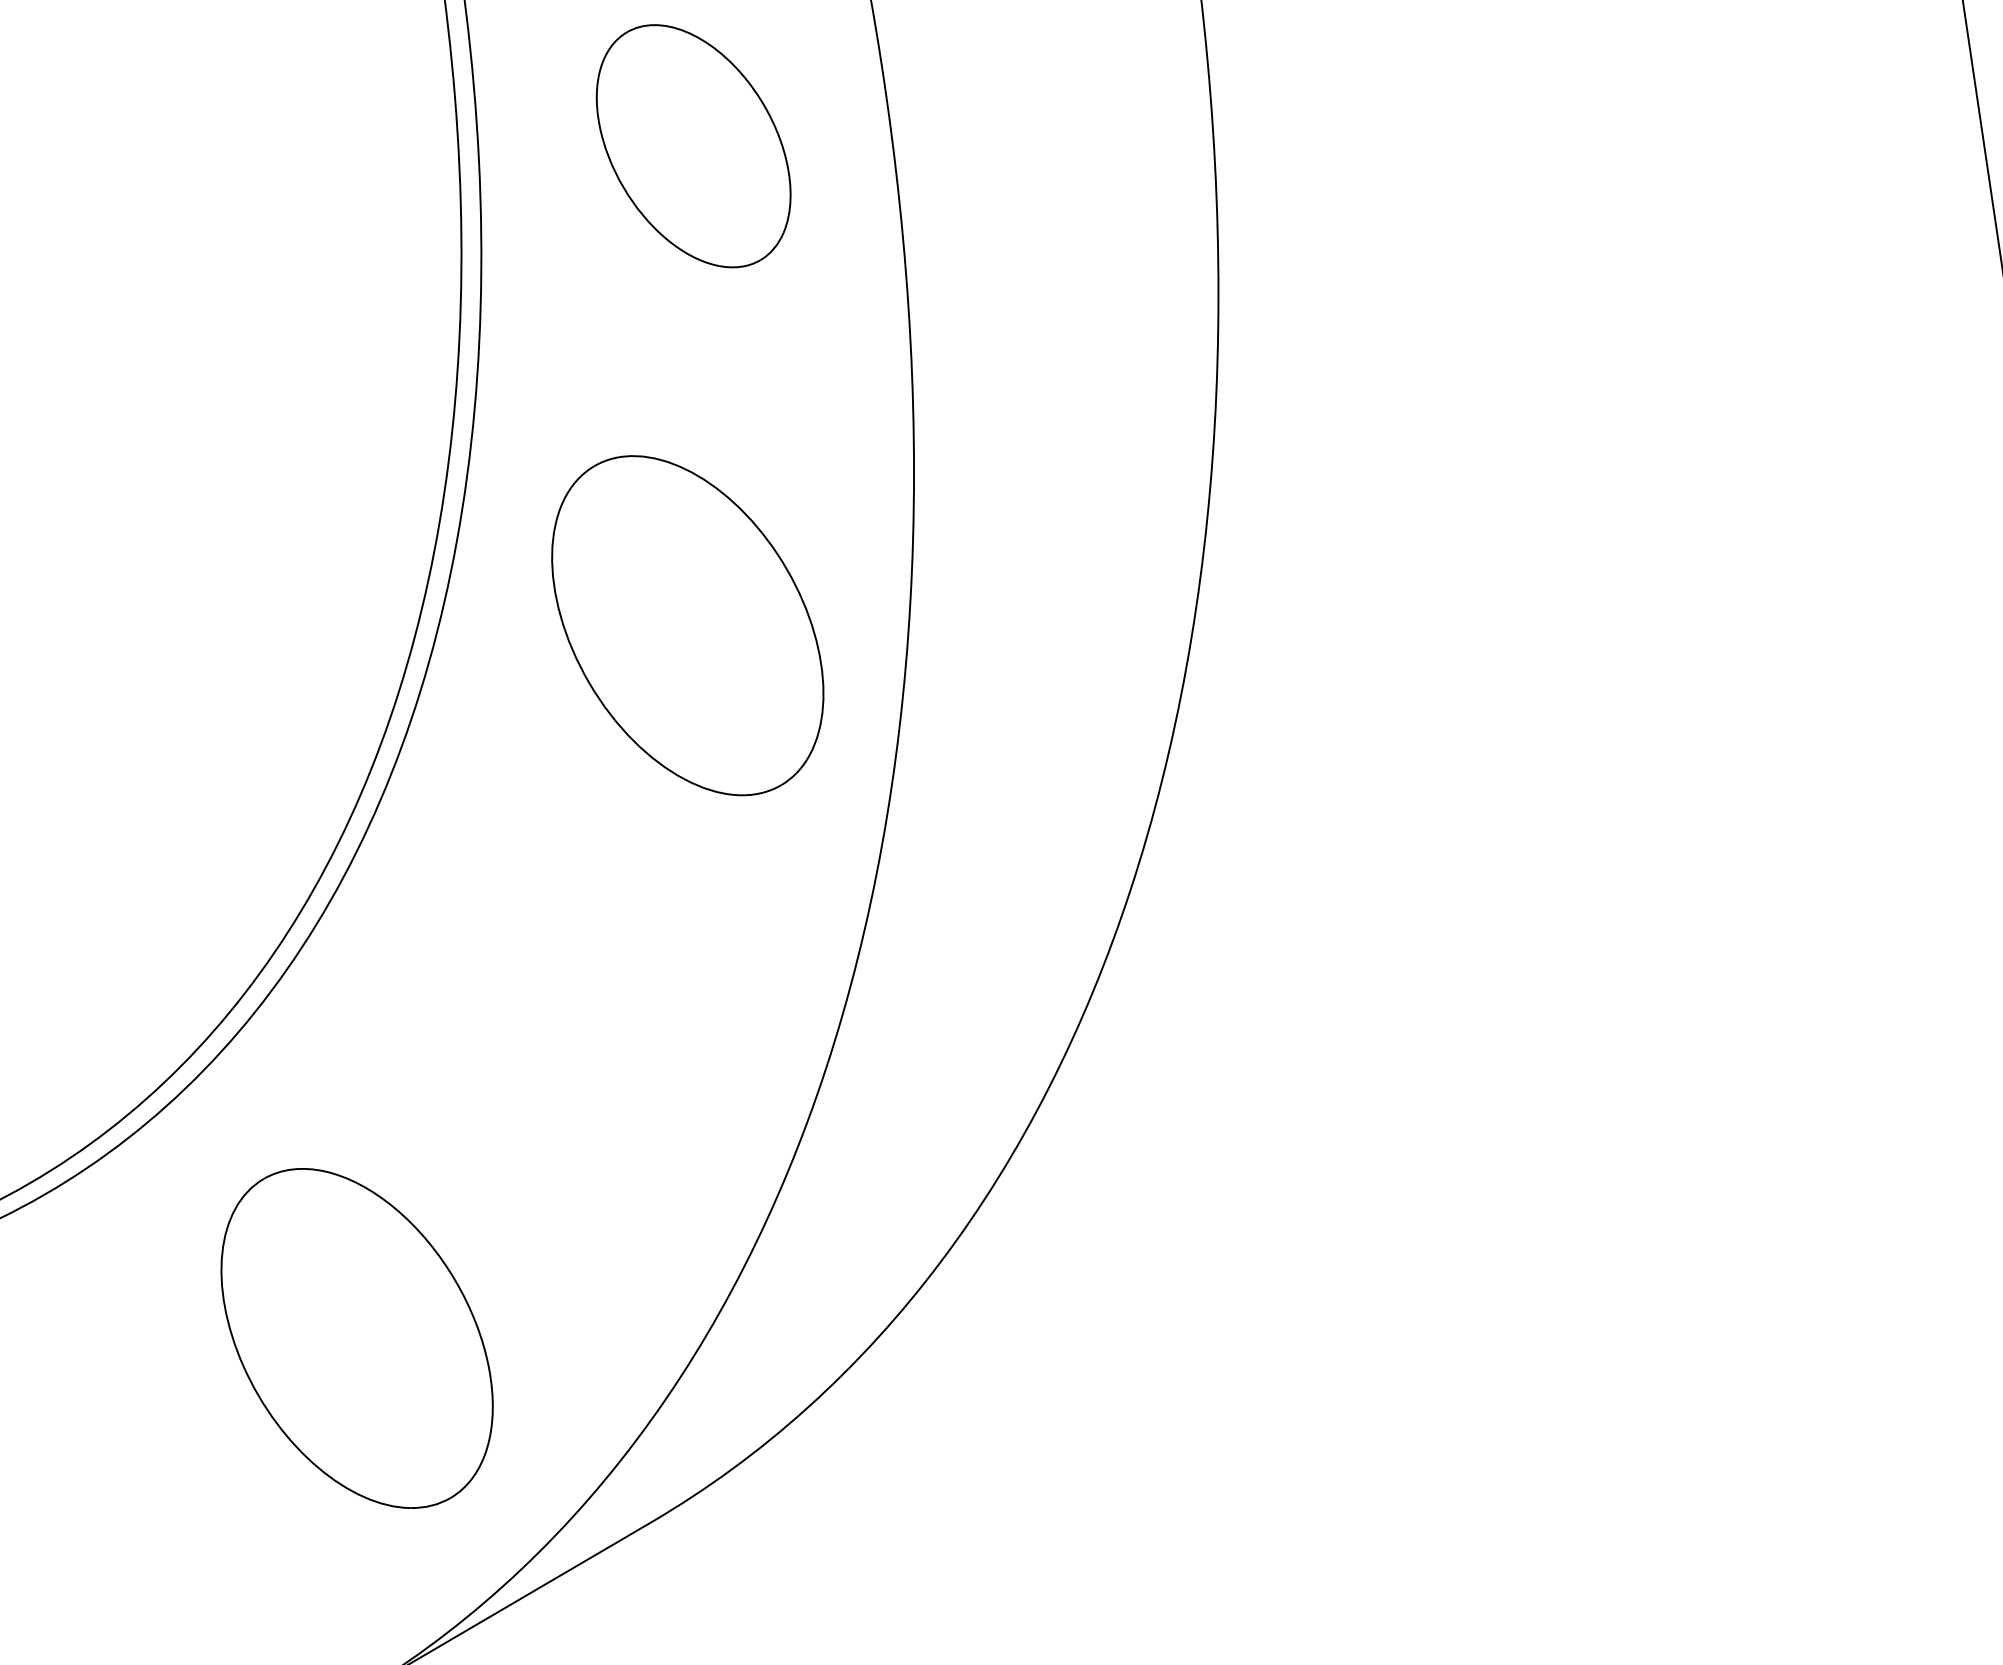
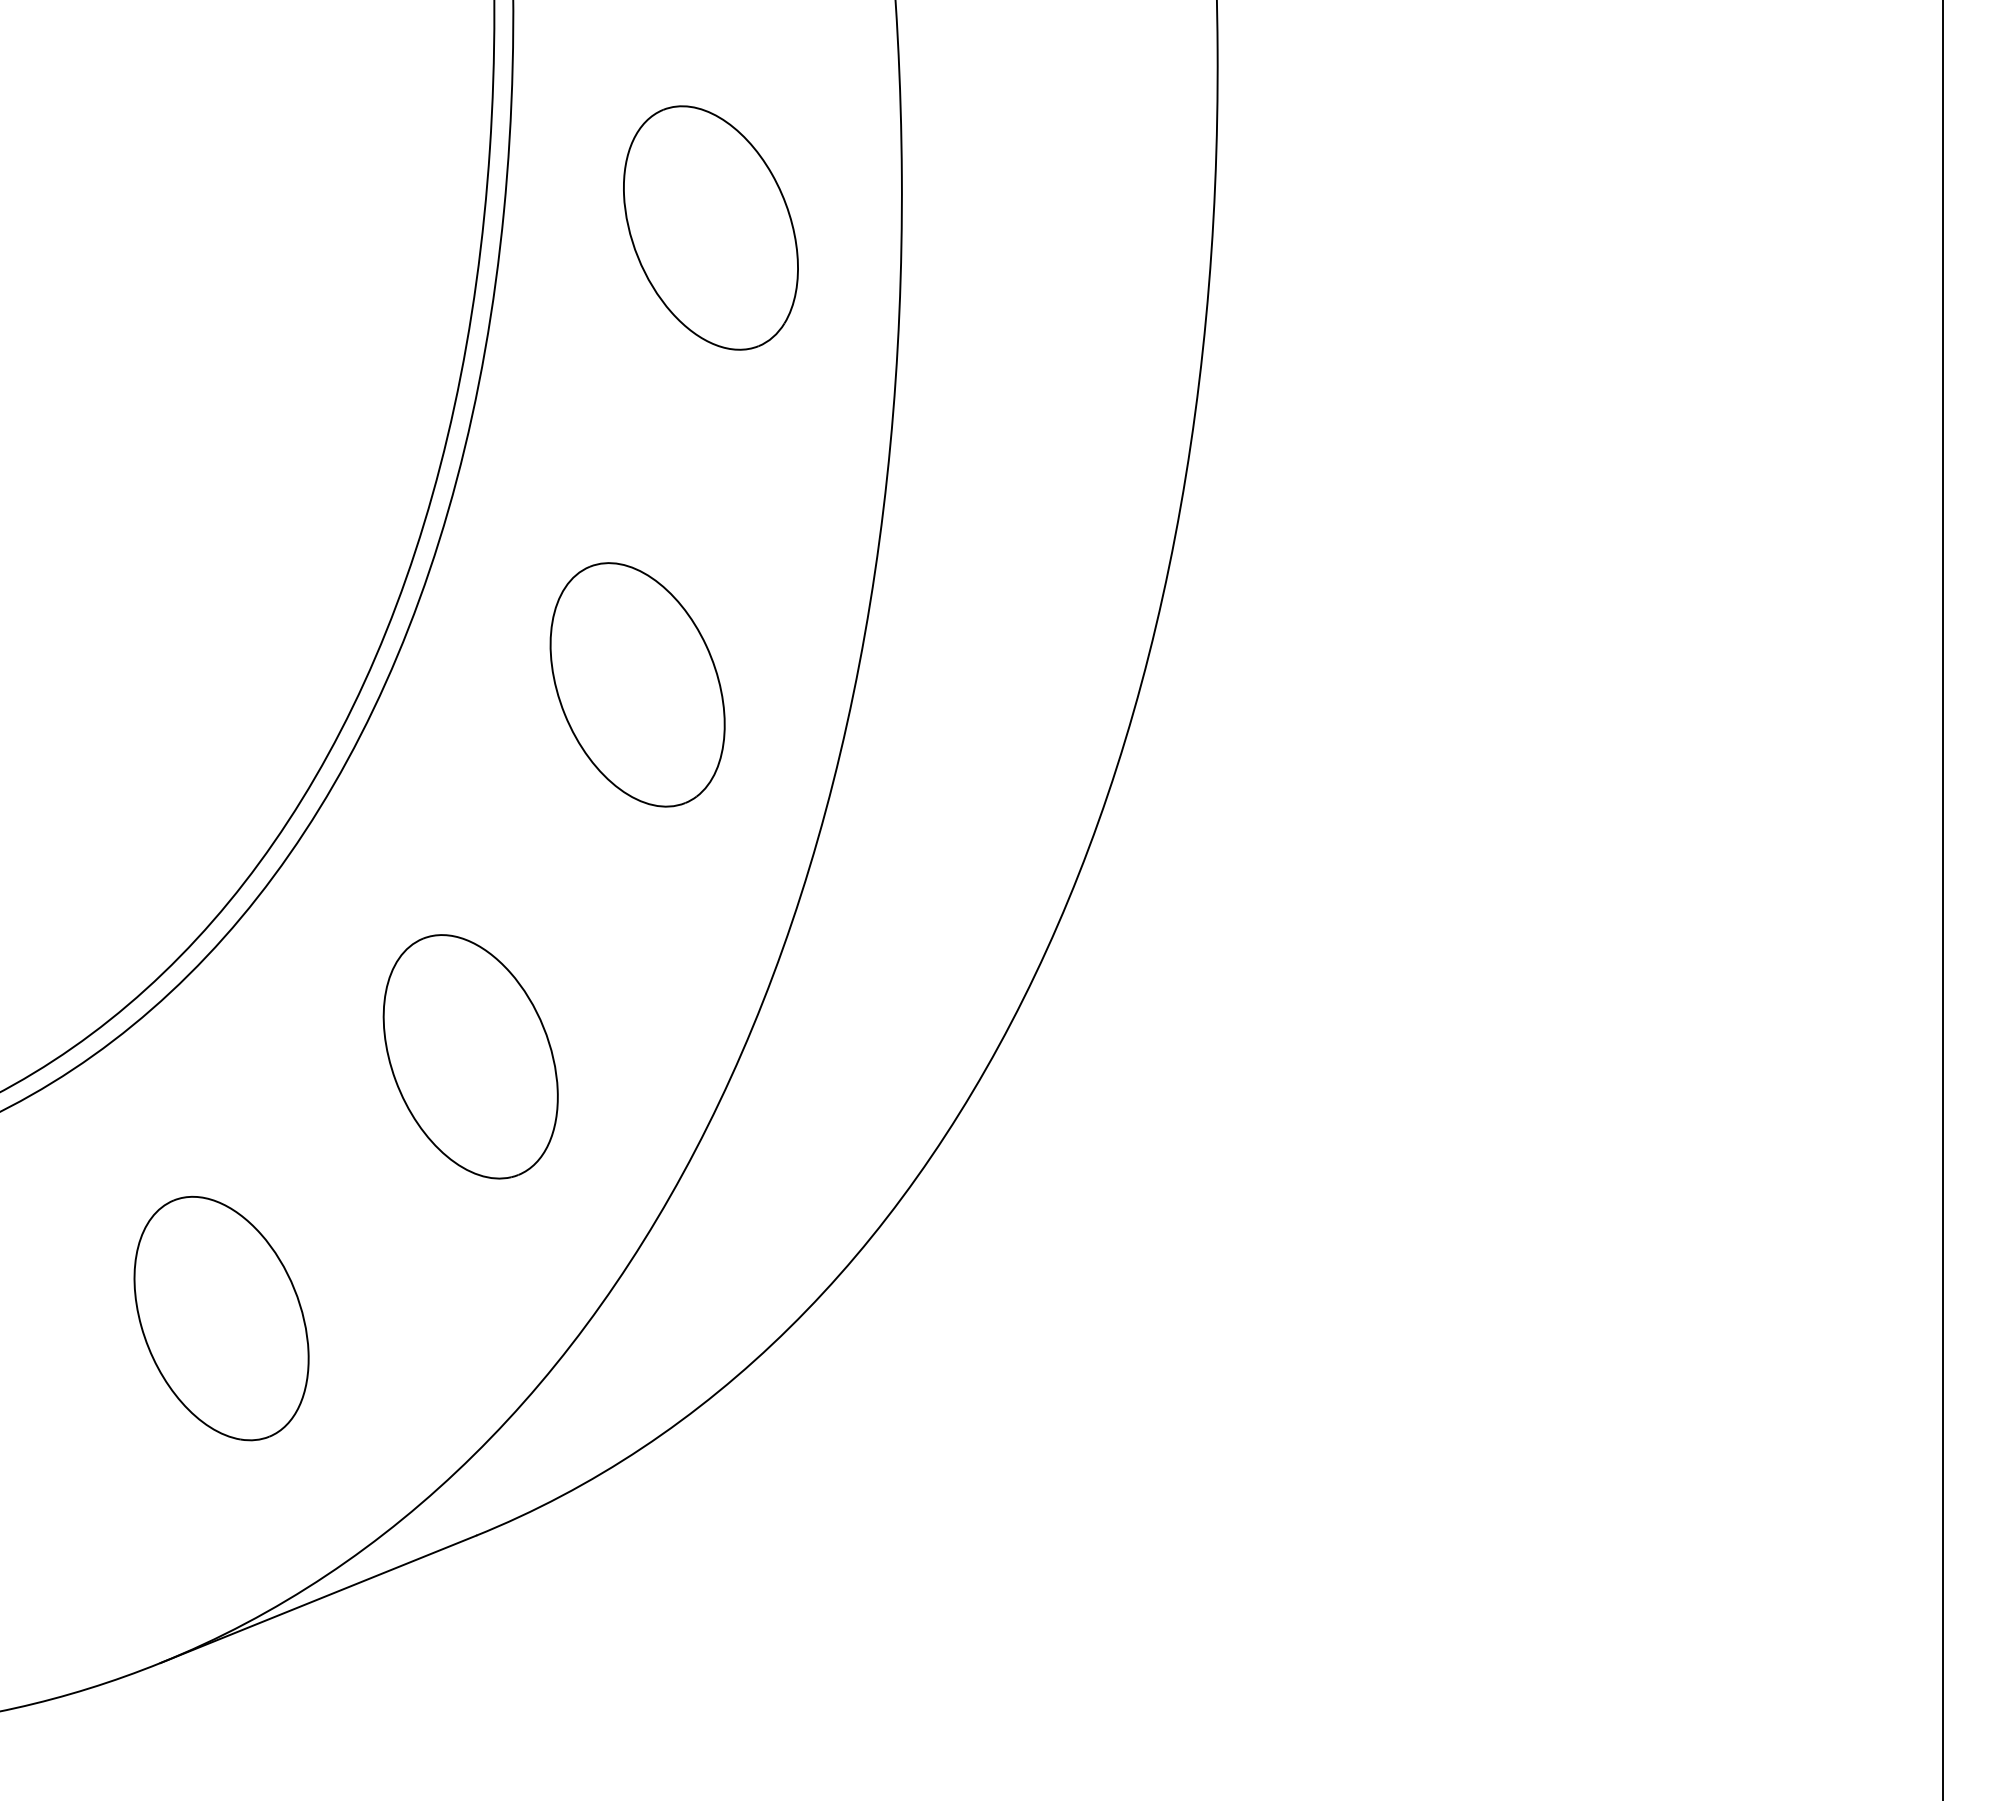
part: (687, 625) -> (637, 684), size x0.71
part: (572, 1032) -> (470, 1056), added
part: (356, 1338) -> (221, 1318), size x0.71

